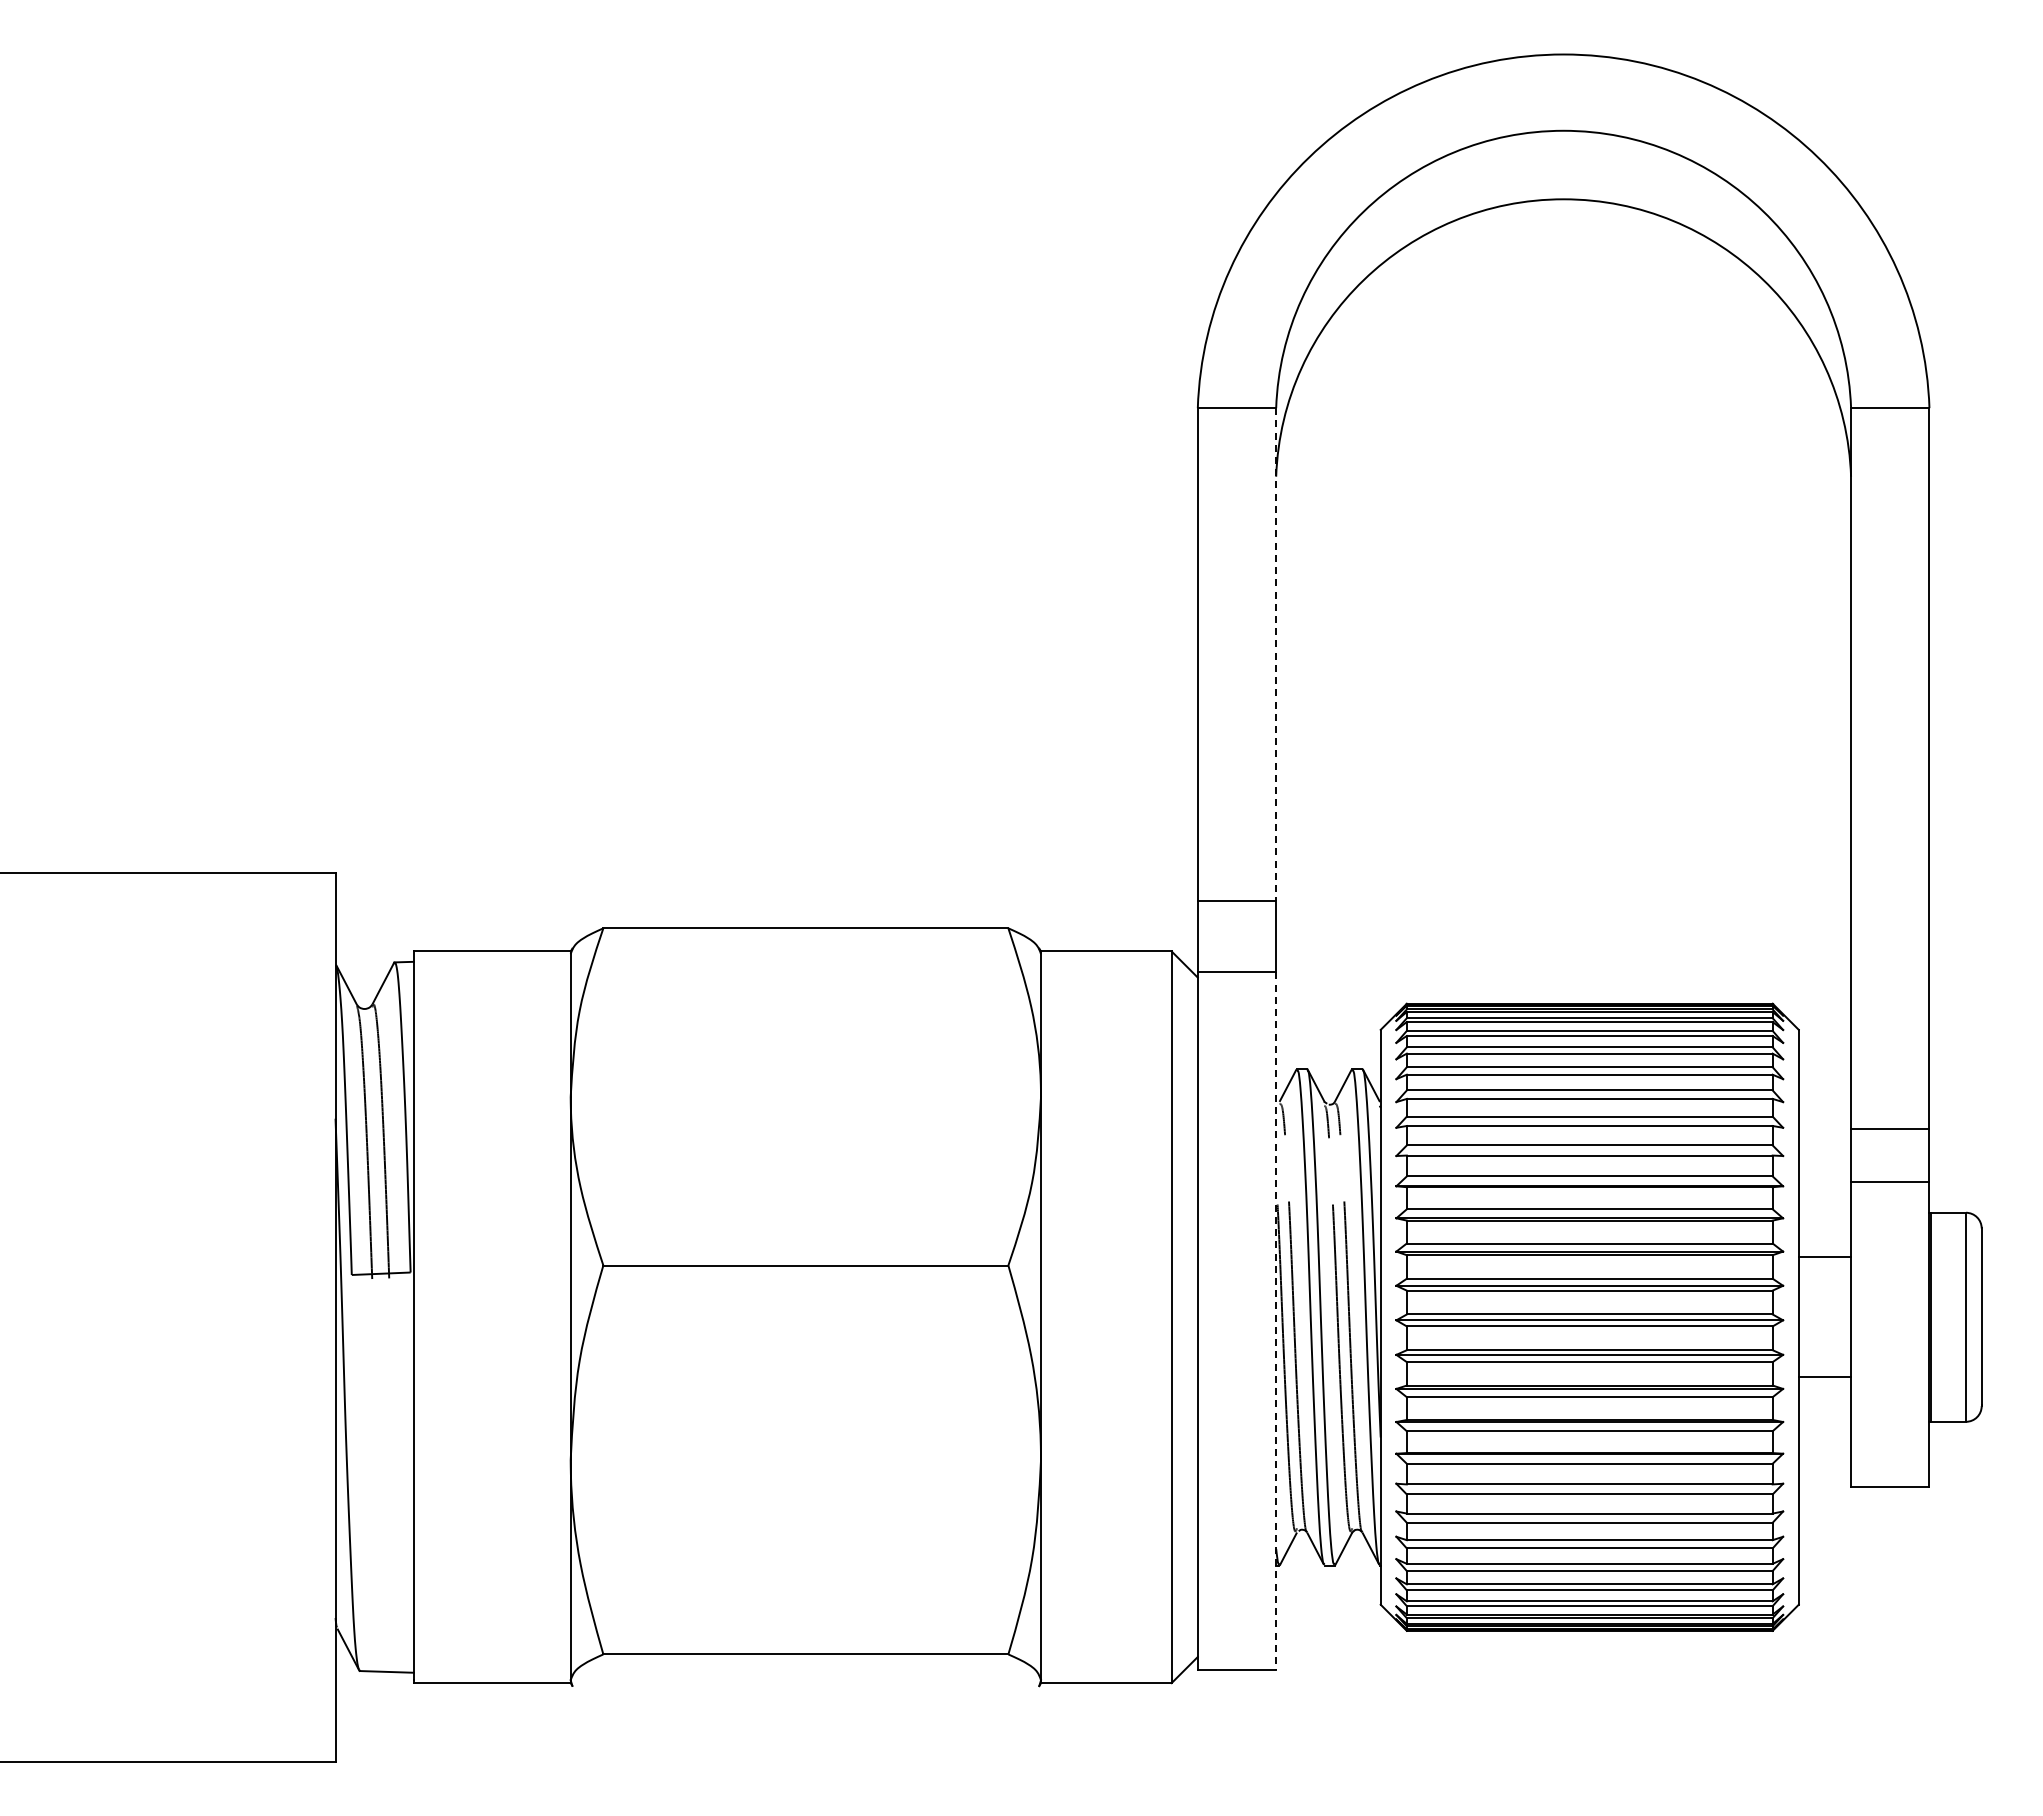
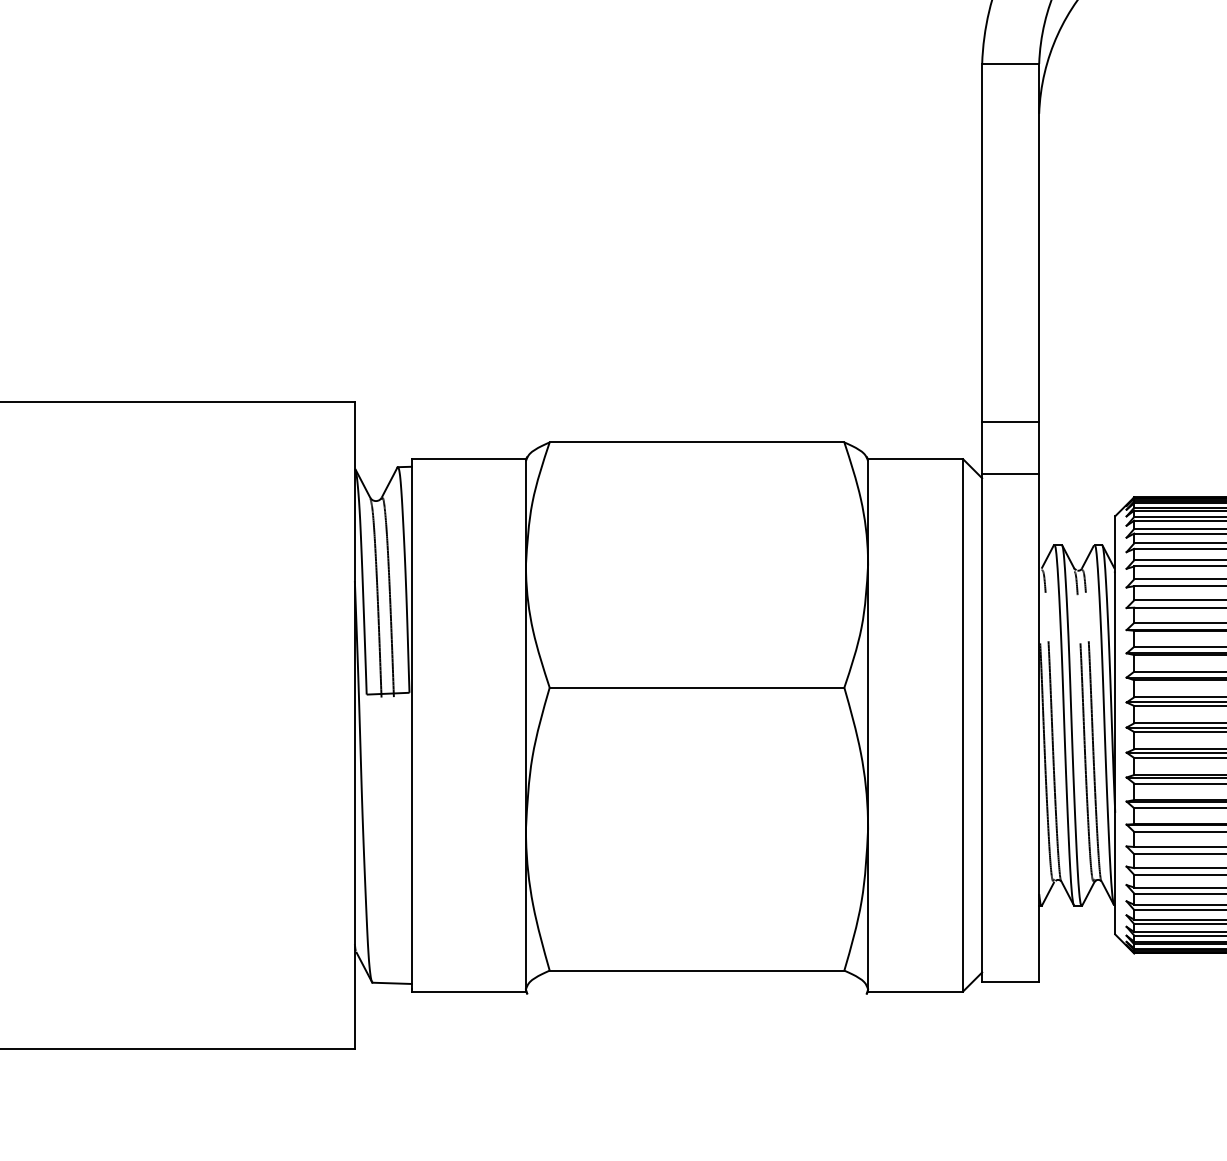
line: (1276, 654) -> (1039, 243), dashed -> solid
line: (1276, 1321) -> (1039, 728), dashed -> solid

